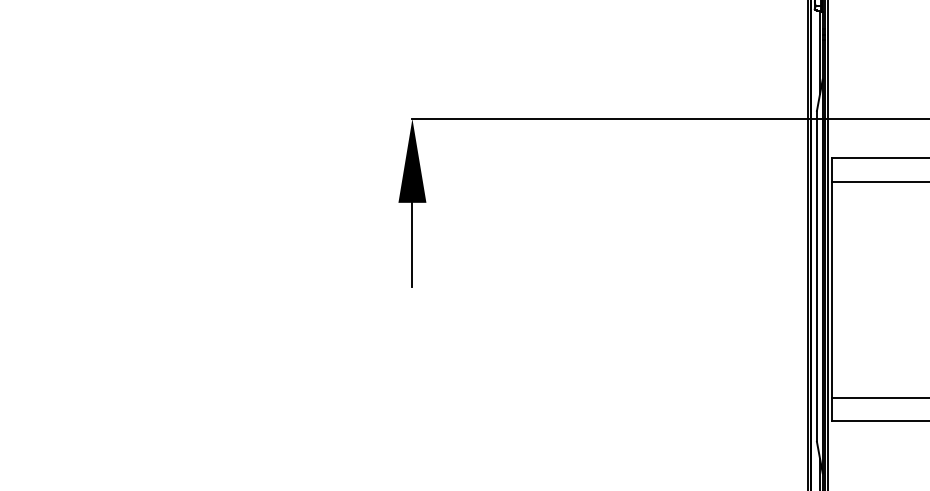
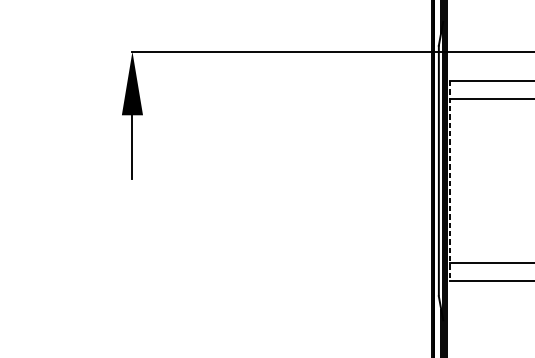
line: (832, 289) -> (450, 180), solid -> dashed

